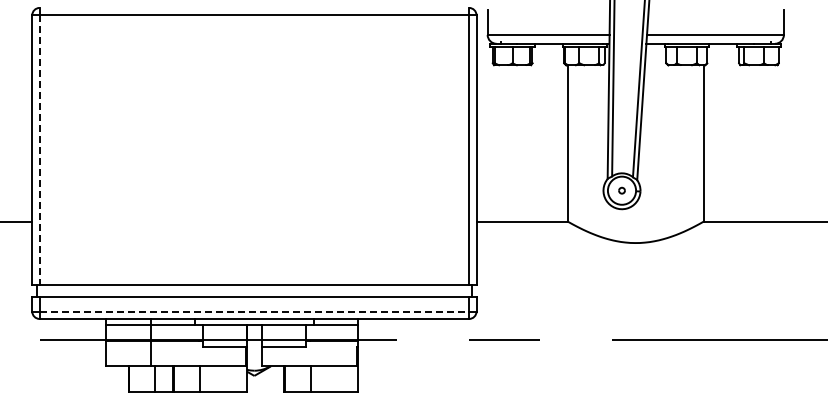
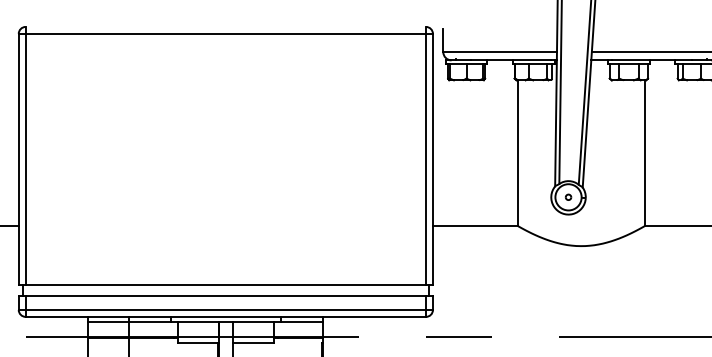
line: (39, 150) -> (25, 159), dashed -> solid
line: (254, 311) -> (225, 309), dashed -> solid

